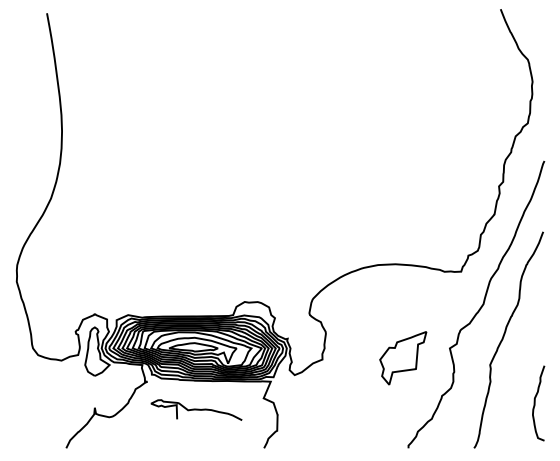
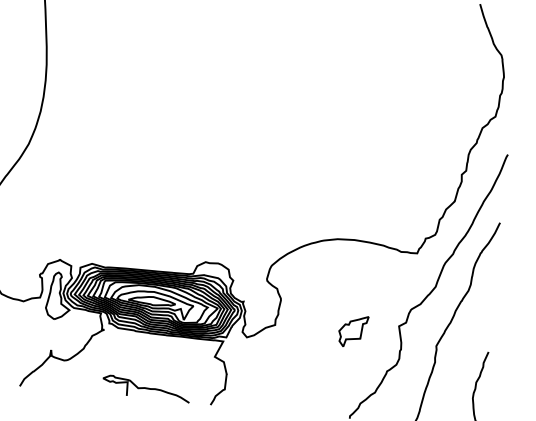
part: (403, 358) -> (353, 331), size x0.62
curve: (196, 409) -> (146, 388), moved

